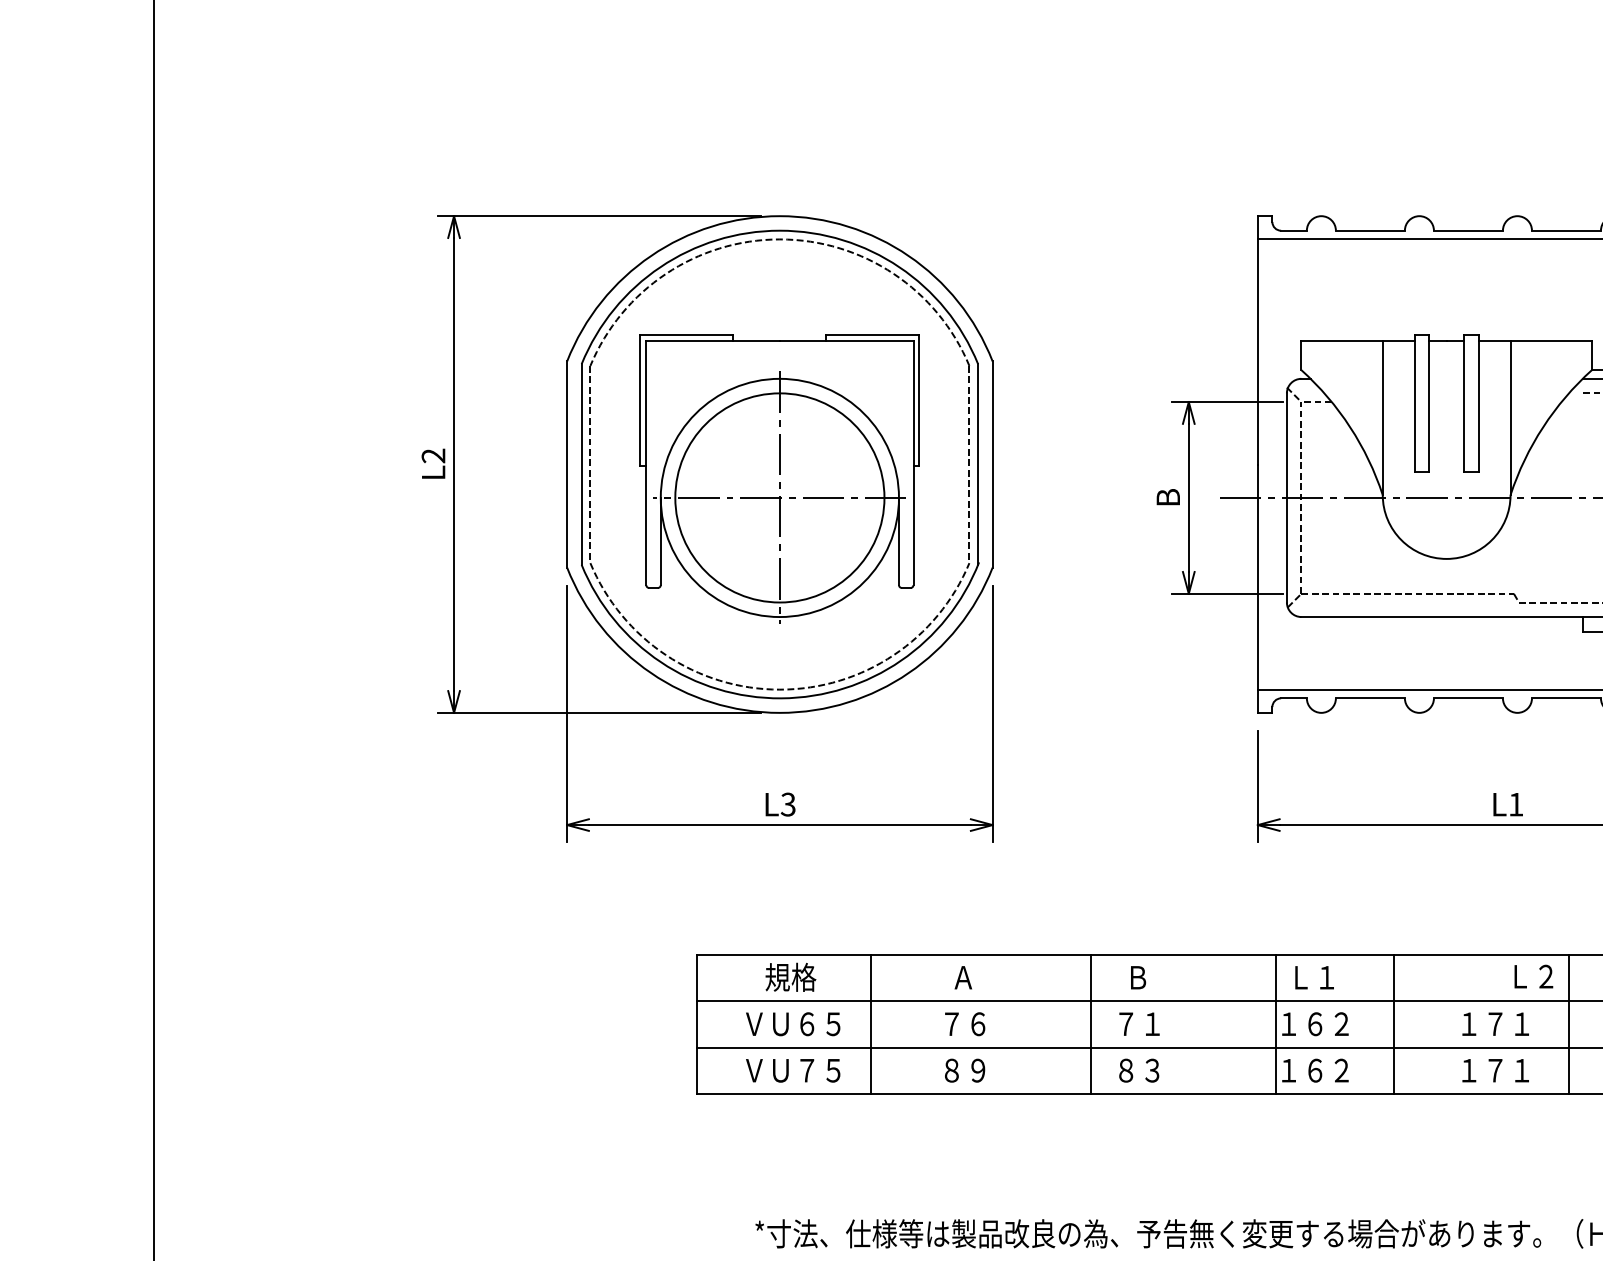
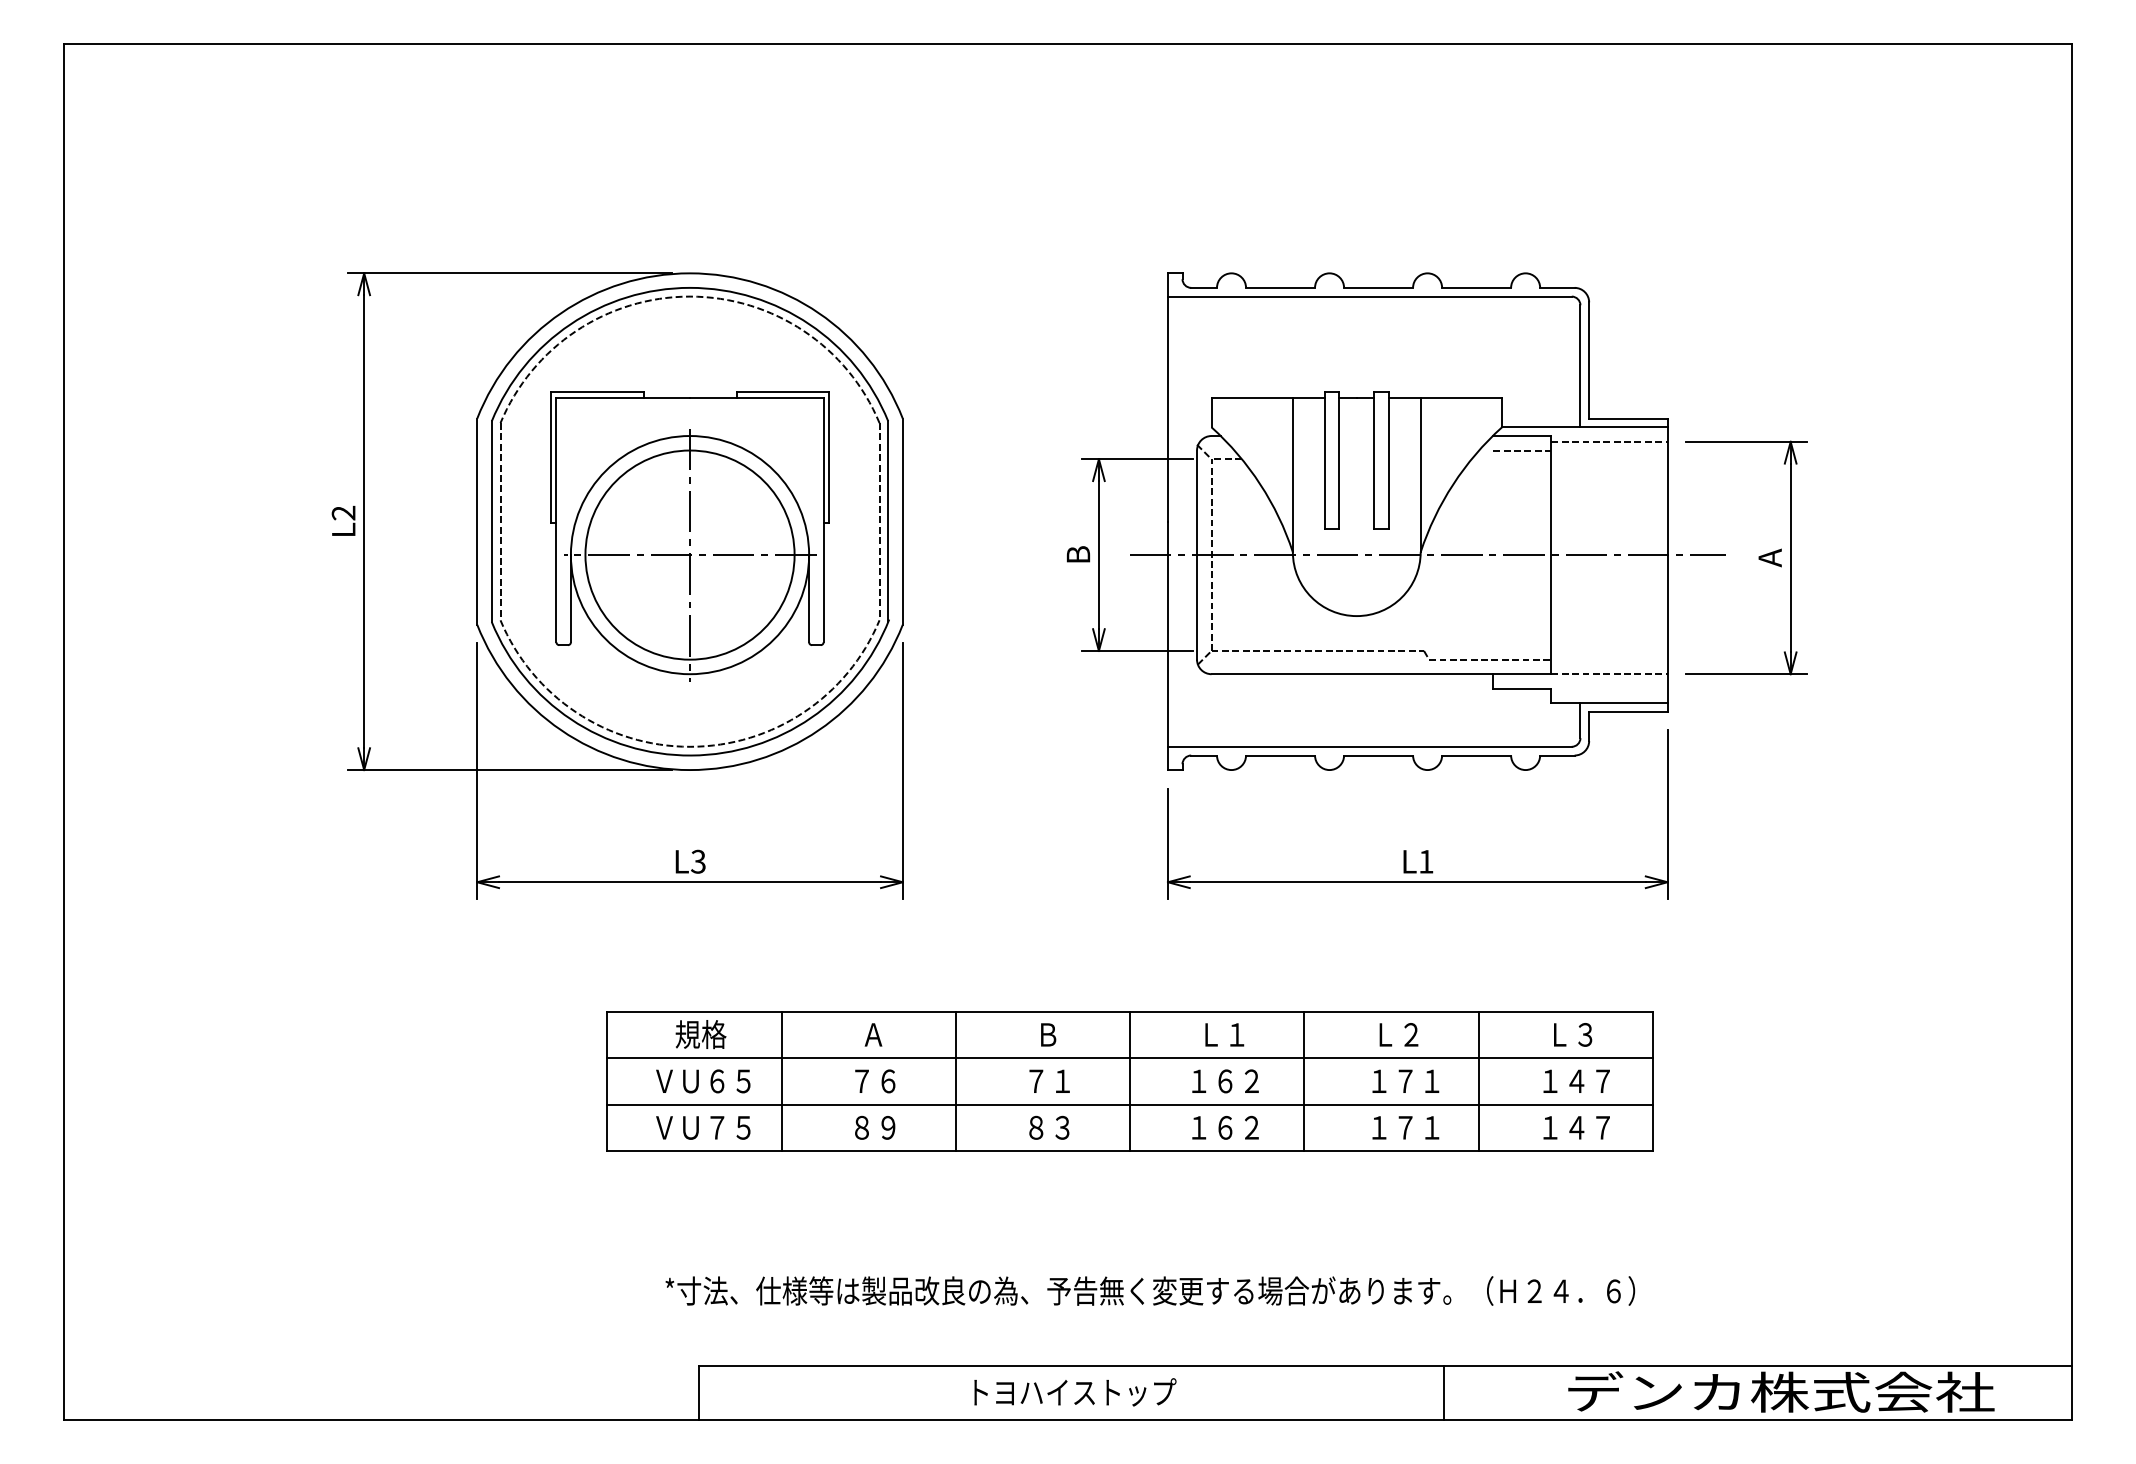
text: (1533, 976) -> (1398, 1034), moved
line: (1090, 1024) -> (955, 1081), moved
line: (1276, 1024) -> (1130, 1081), moved

